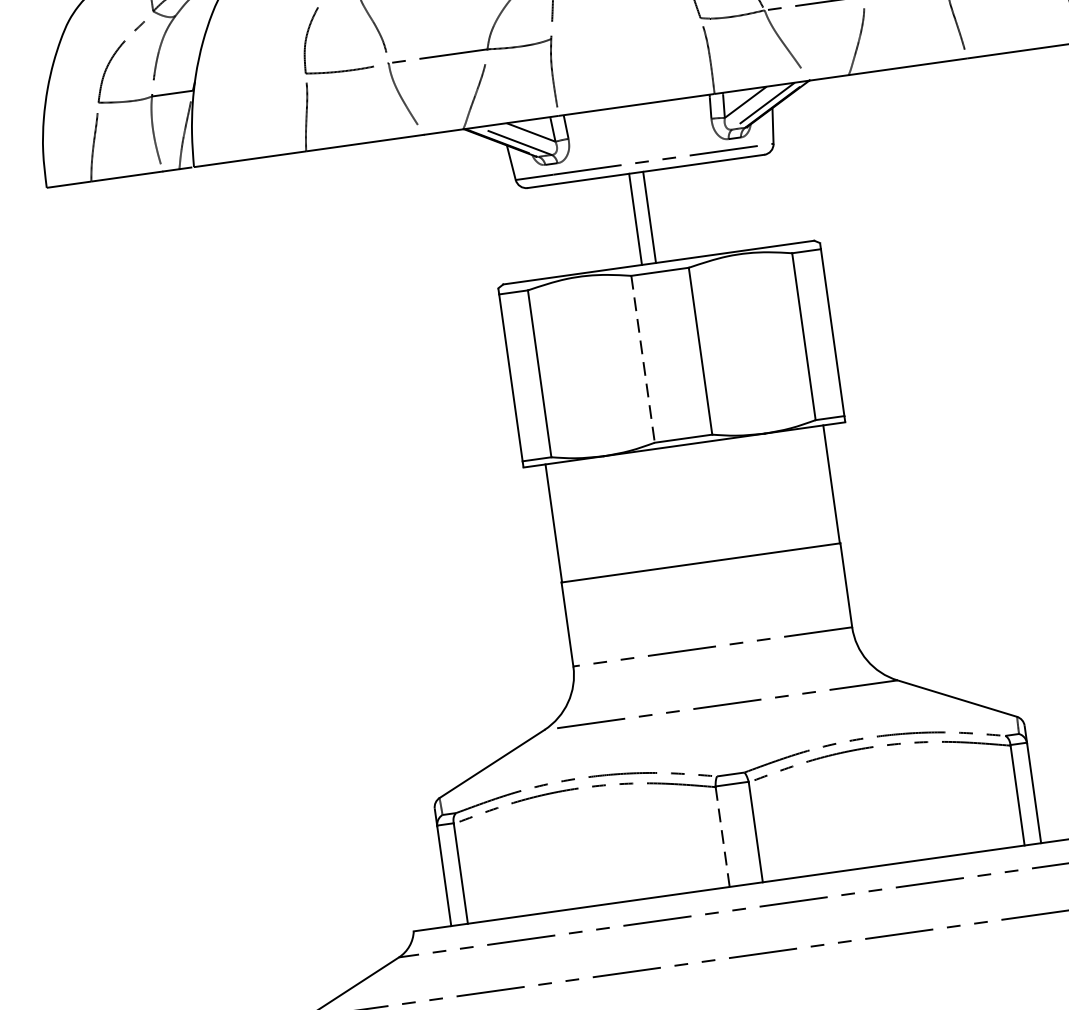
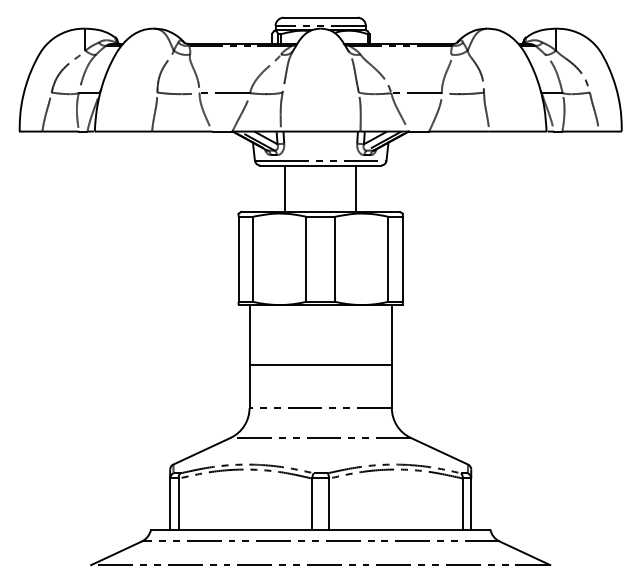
line: (649, 216) -> (356, 188), moved
line: (636, 218) -> (285, 188), moved
line: (644, 359) -> (306, 259), dashed -> solid
line: (722, 835) -> (312, 503), dashed -> solid

